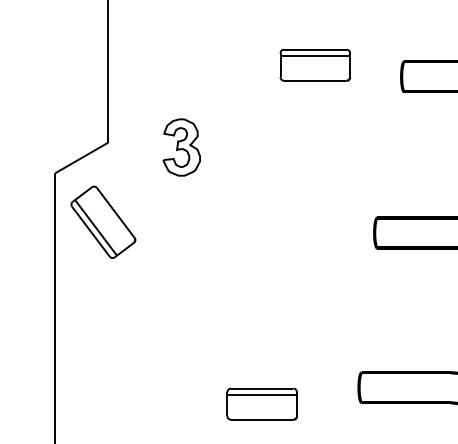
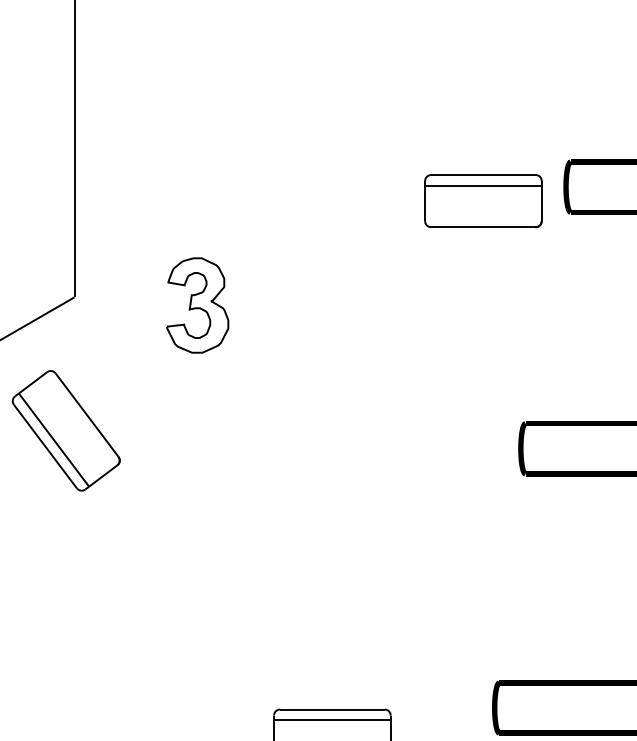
part: (314, 64) -> (482, 199), moved

